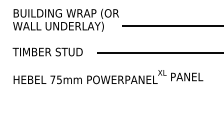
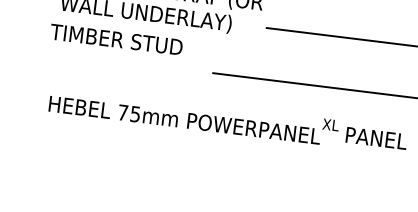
text: (47, 51) -> (116, 38), moved

